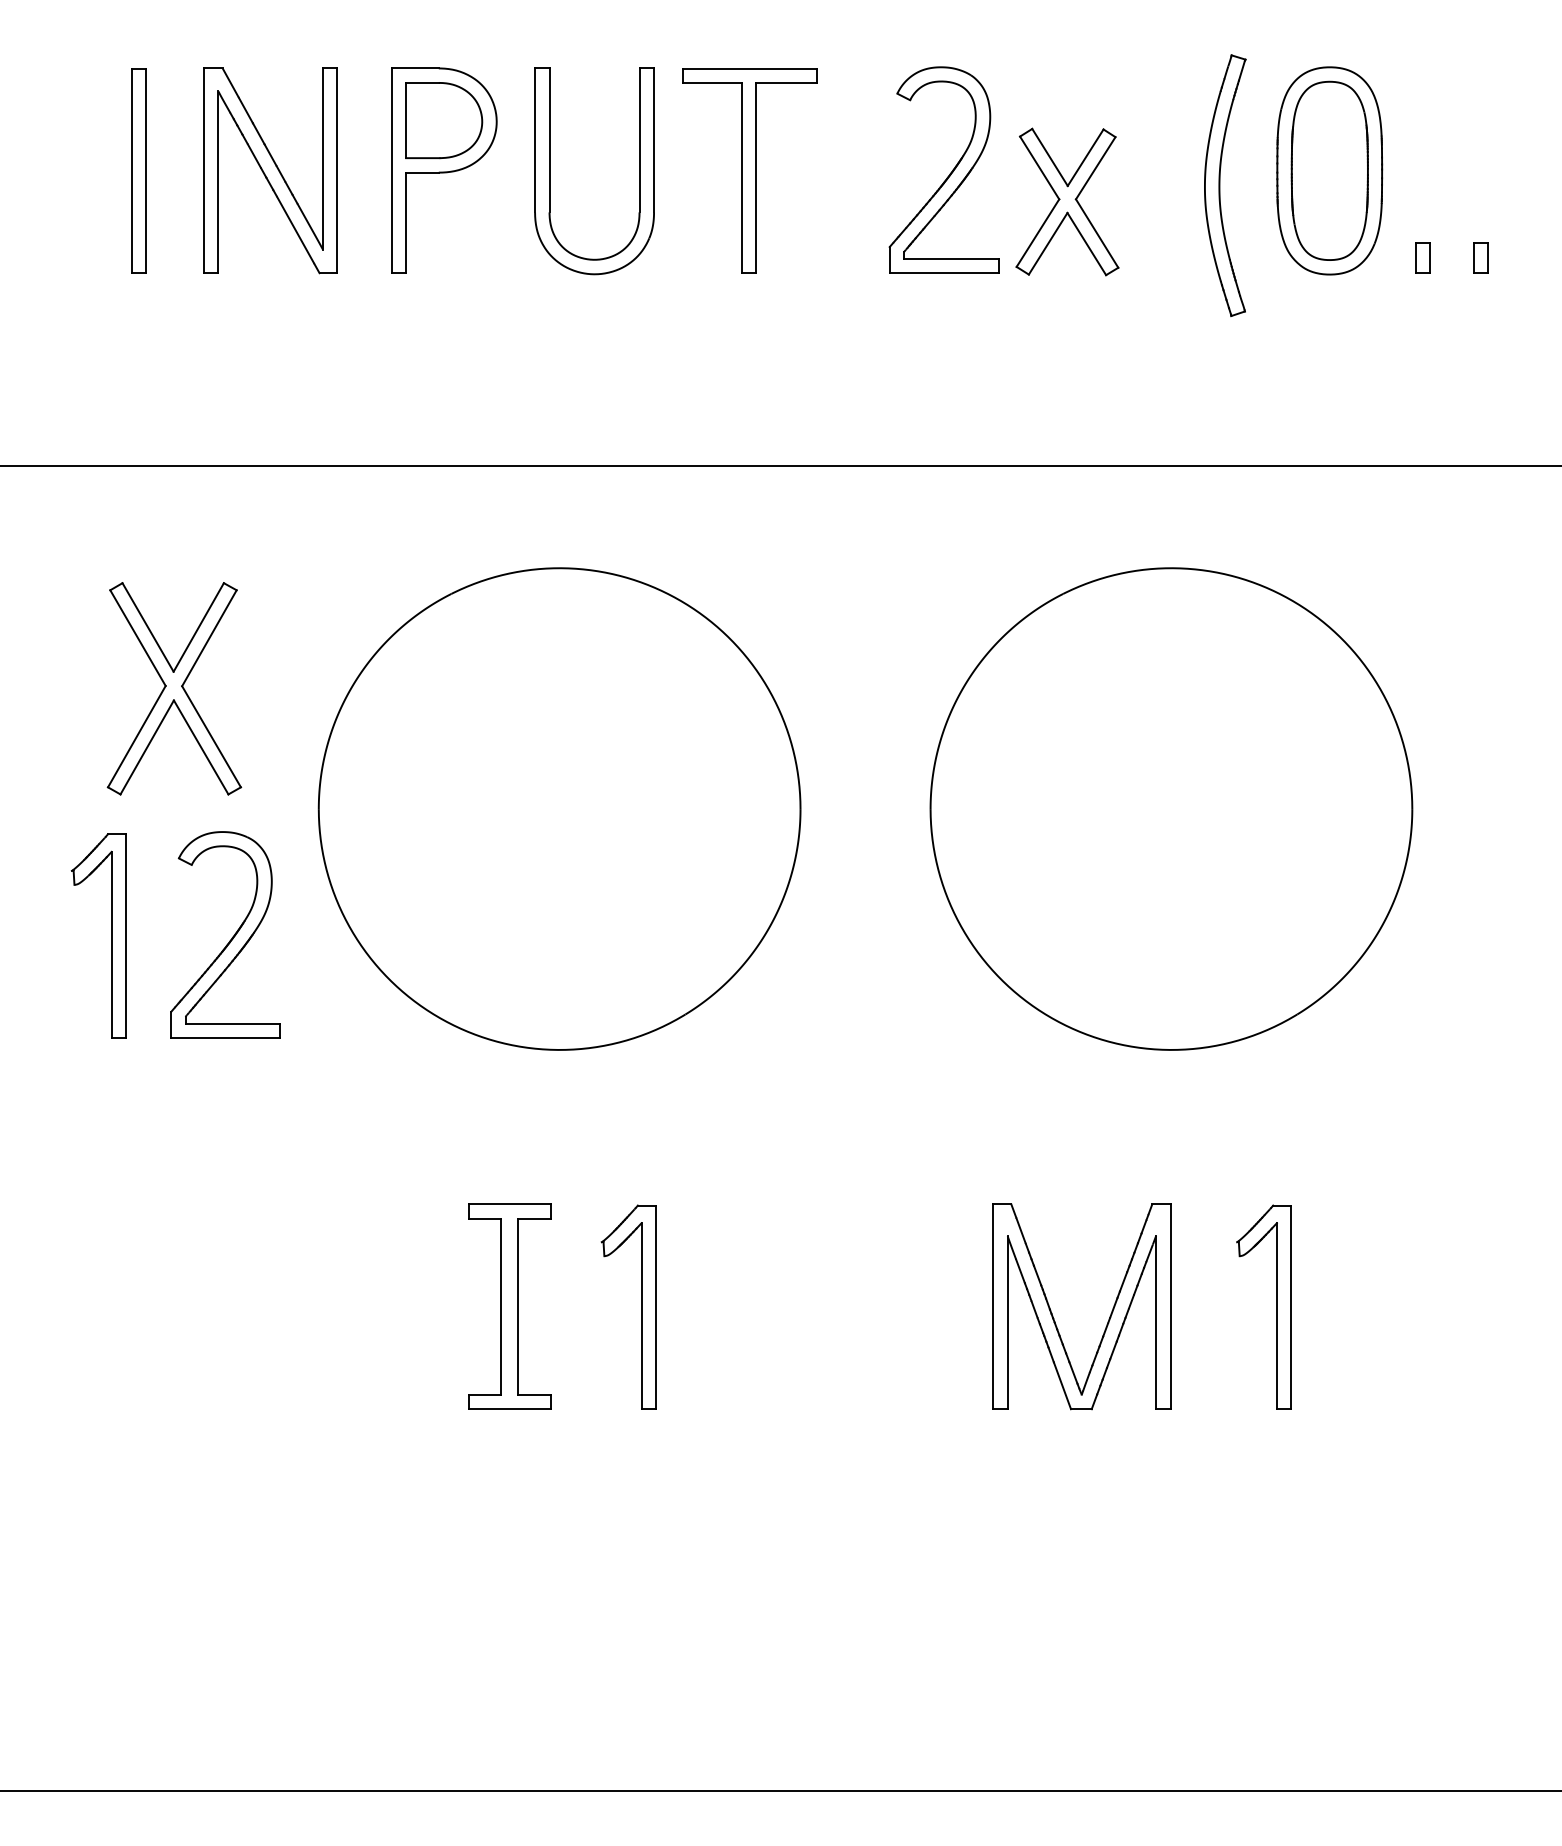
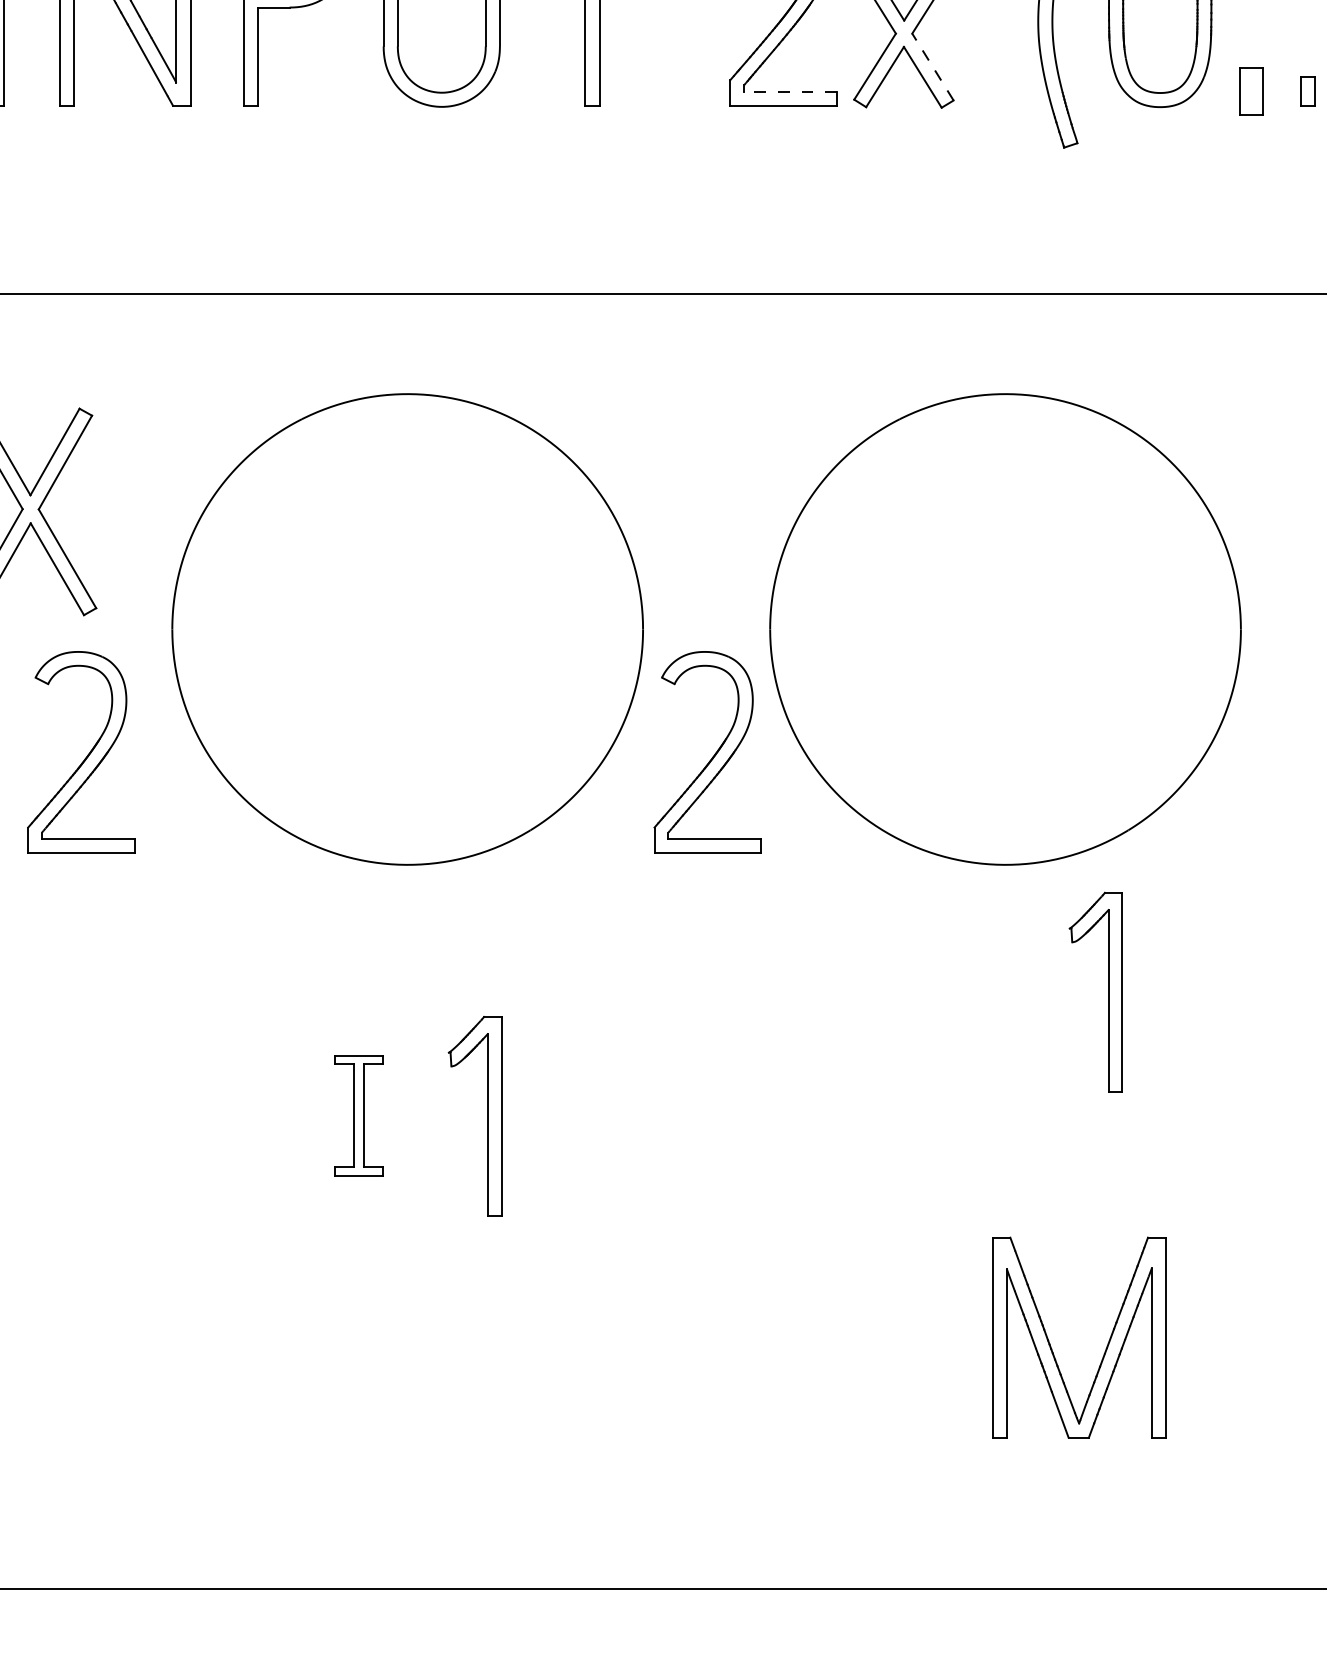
line: (1096, 233) -> (932, 67), solid -> dashed
part: (1422, 257) -> (1250, 90), size x1.6
line: (950, 258) -> (789, 91), solid -> dashed
part: (871, 939) -> (712, 756), added
part: (509, 1306) -> (358, 1115), size x0.6
part: (1276, 1306) -> (1108, 991), moved
part: (1053, 1315) -> (1051, 1346), moved

